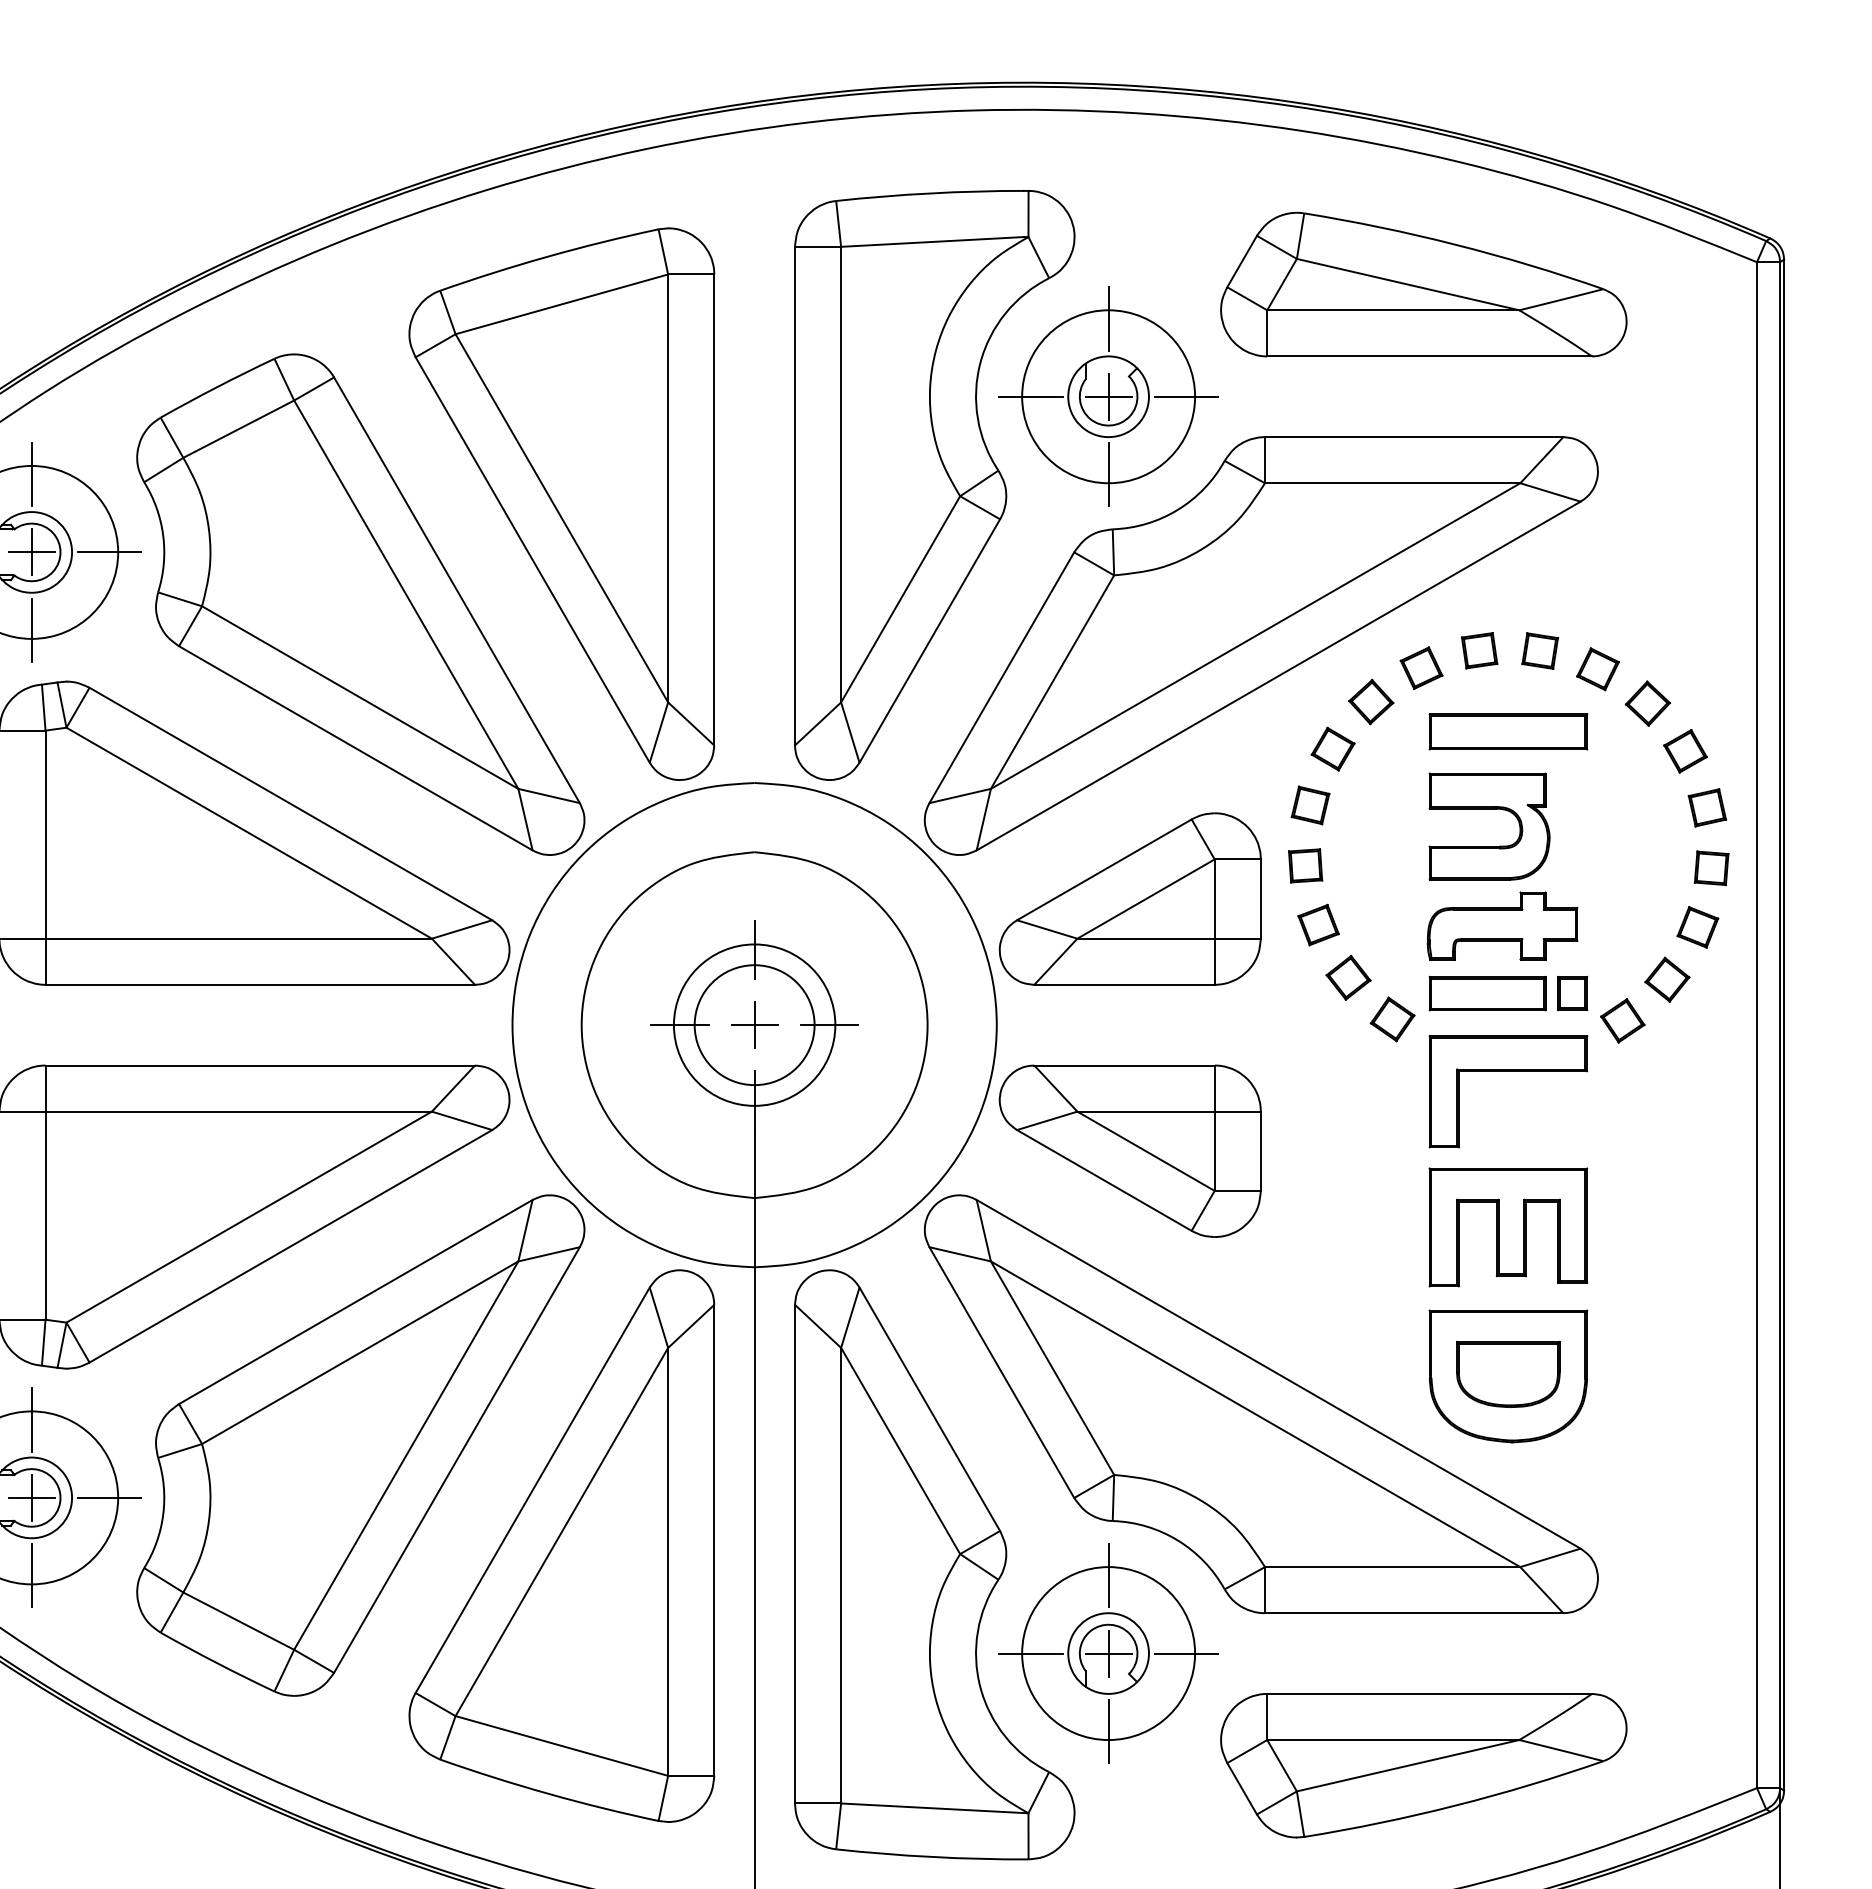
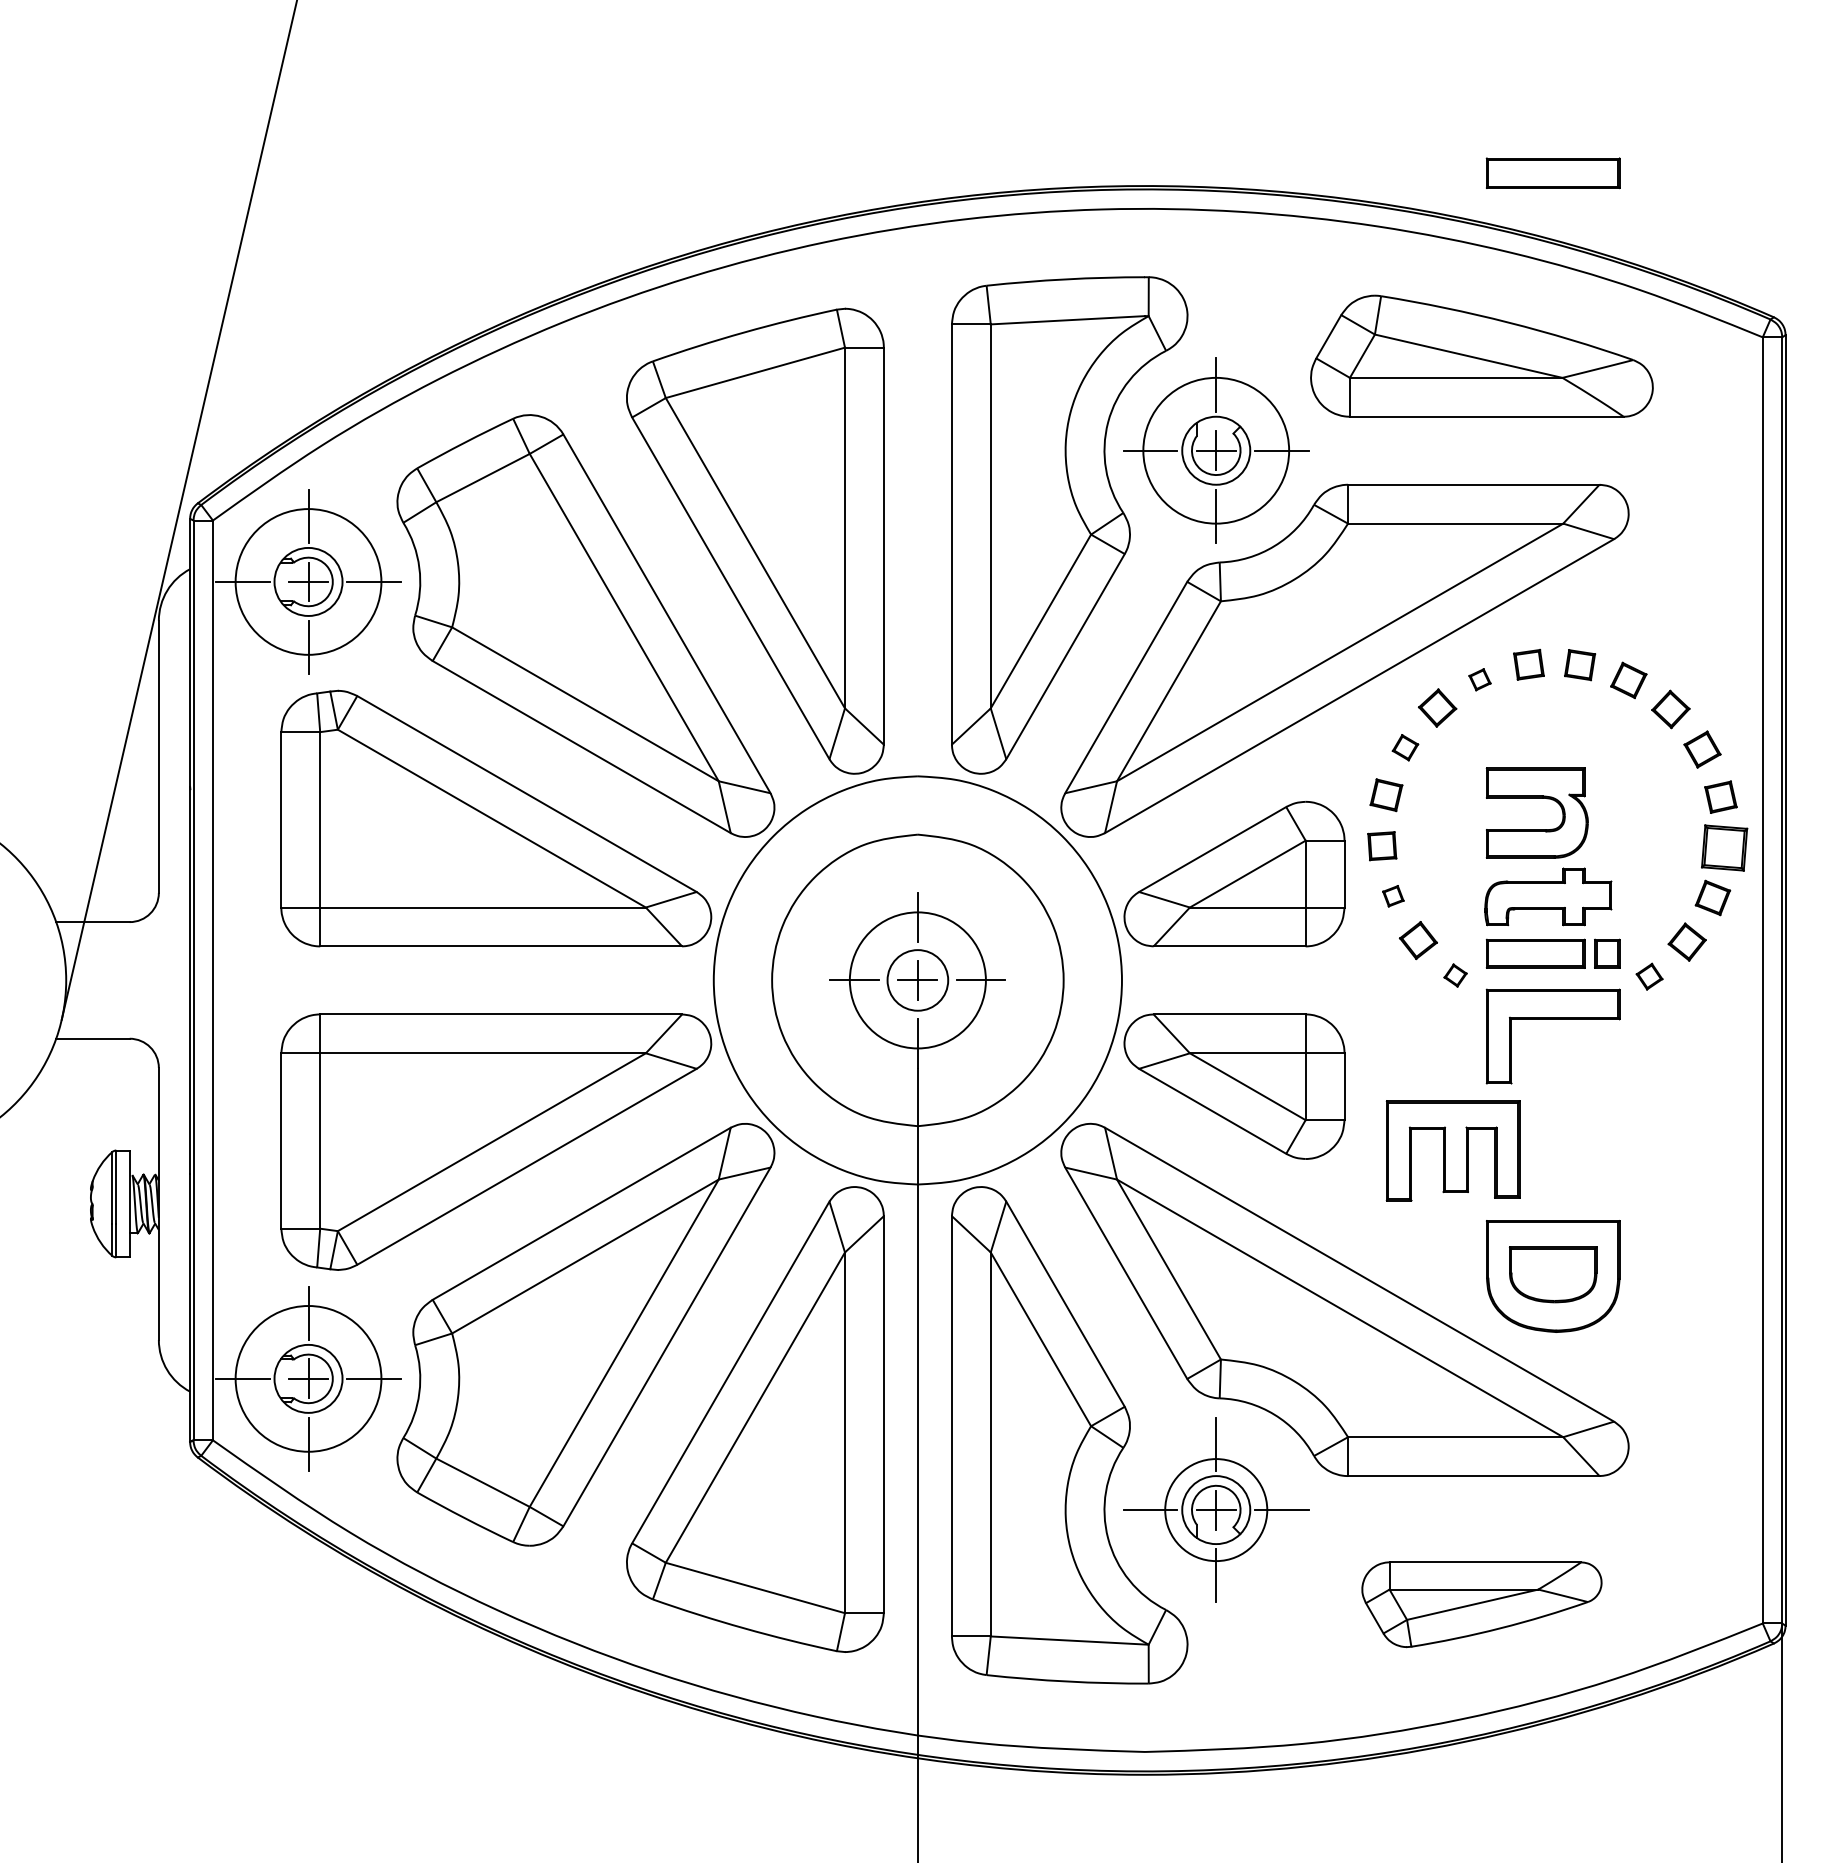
part: (1420, 668) -> (1479, 679), size x0.6
part: (1507, 732) -> (1552, 173), moved
part: (1333, 748) -> (1405, 747), size x0.7
part: (1711, 868) -> (1724, 848), size x1.6
part: (1318, 925) -> (1393, 896), size x0.6
part: (1392, 1019) -> (1455, 975), size x0.6
part: (1622, 1020) -> (1649, 976), size x0.7
circle: (754, 1024) -> (917, 979), size x0.6
part: (1507, 1226) -> (1452, 1150), moved
circle: (1108, 1652) -> (1216, 1509), size x0.7
part: (1423, 1765) -> (1481, 1604), size x0.7

